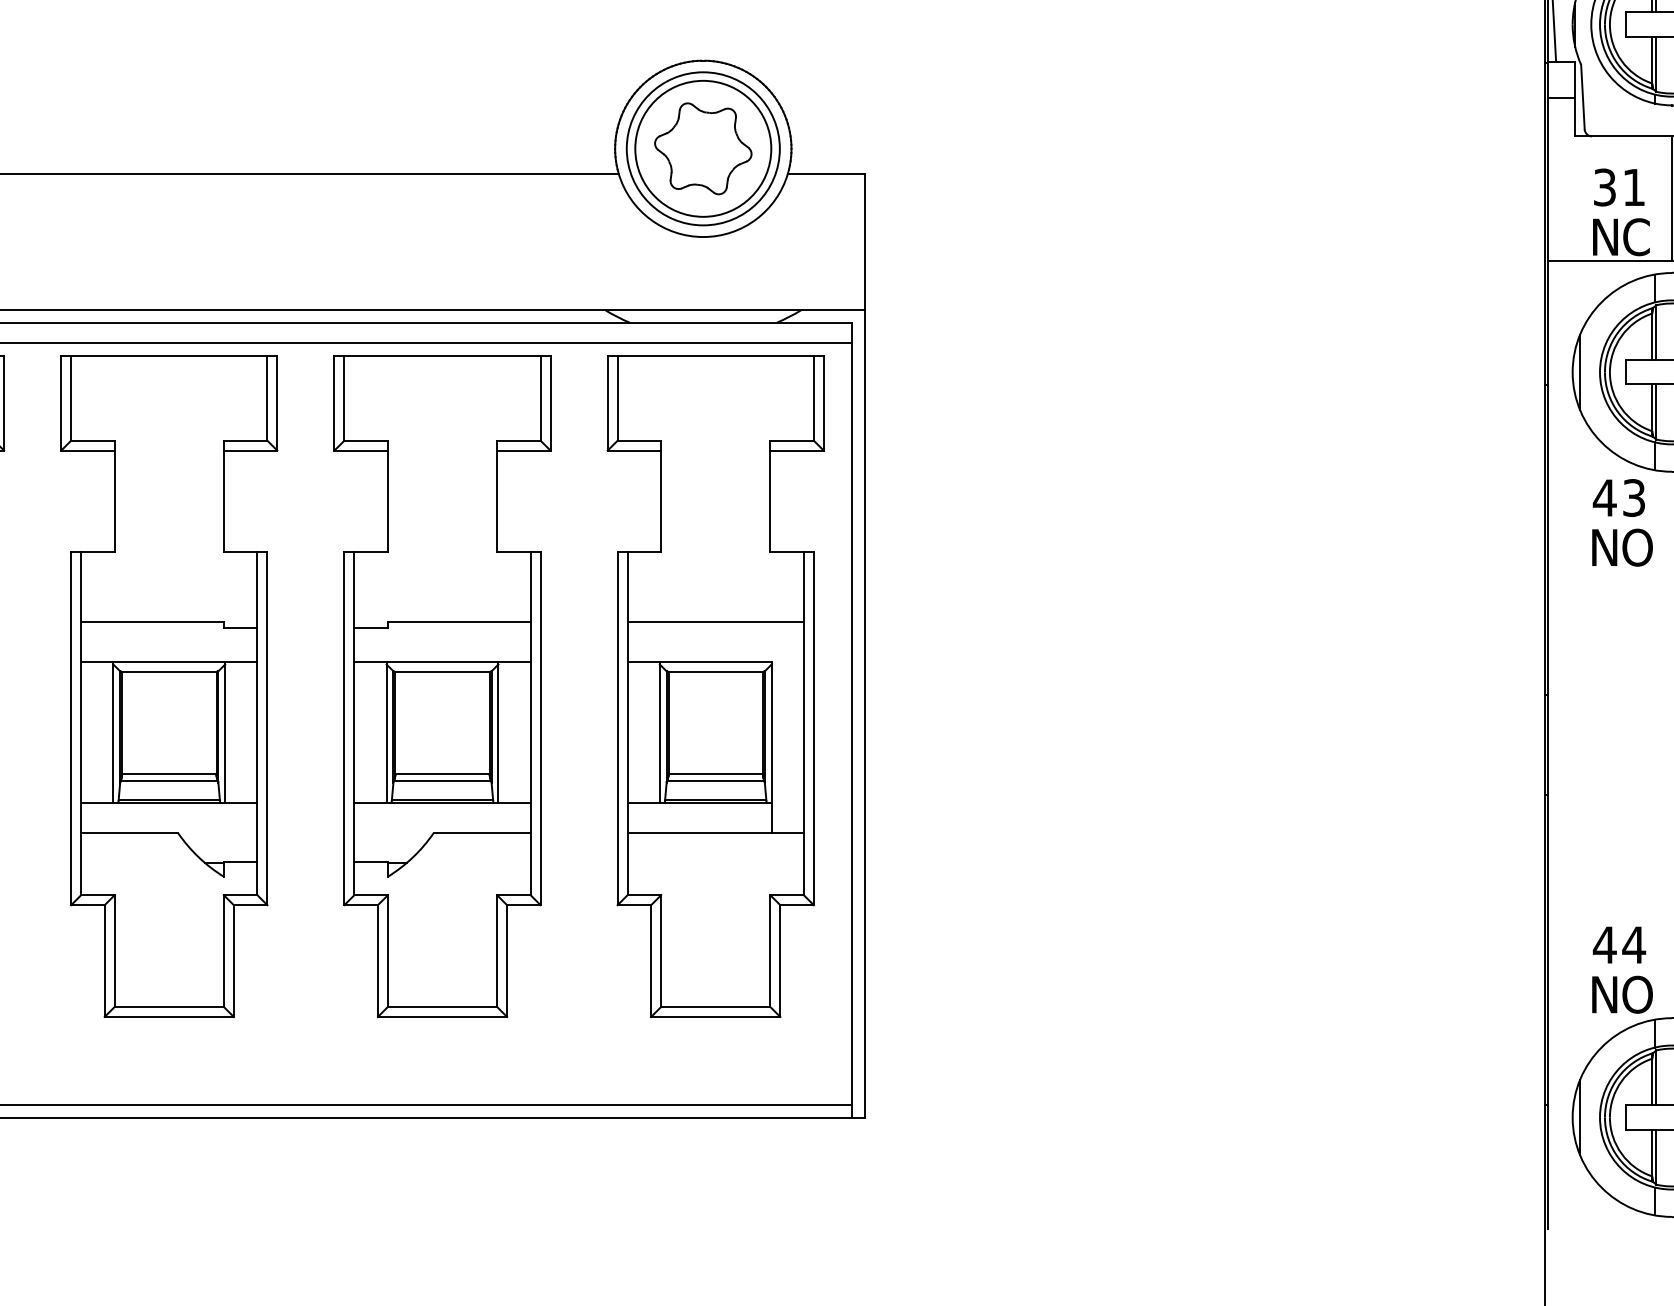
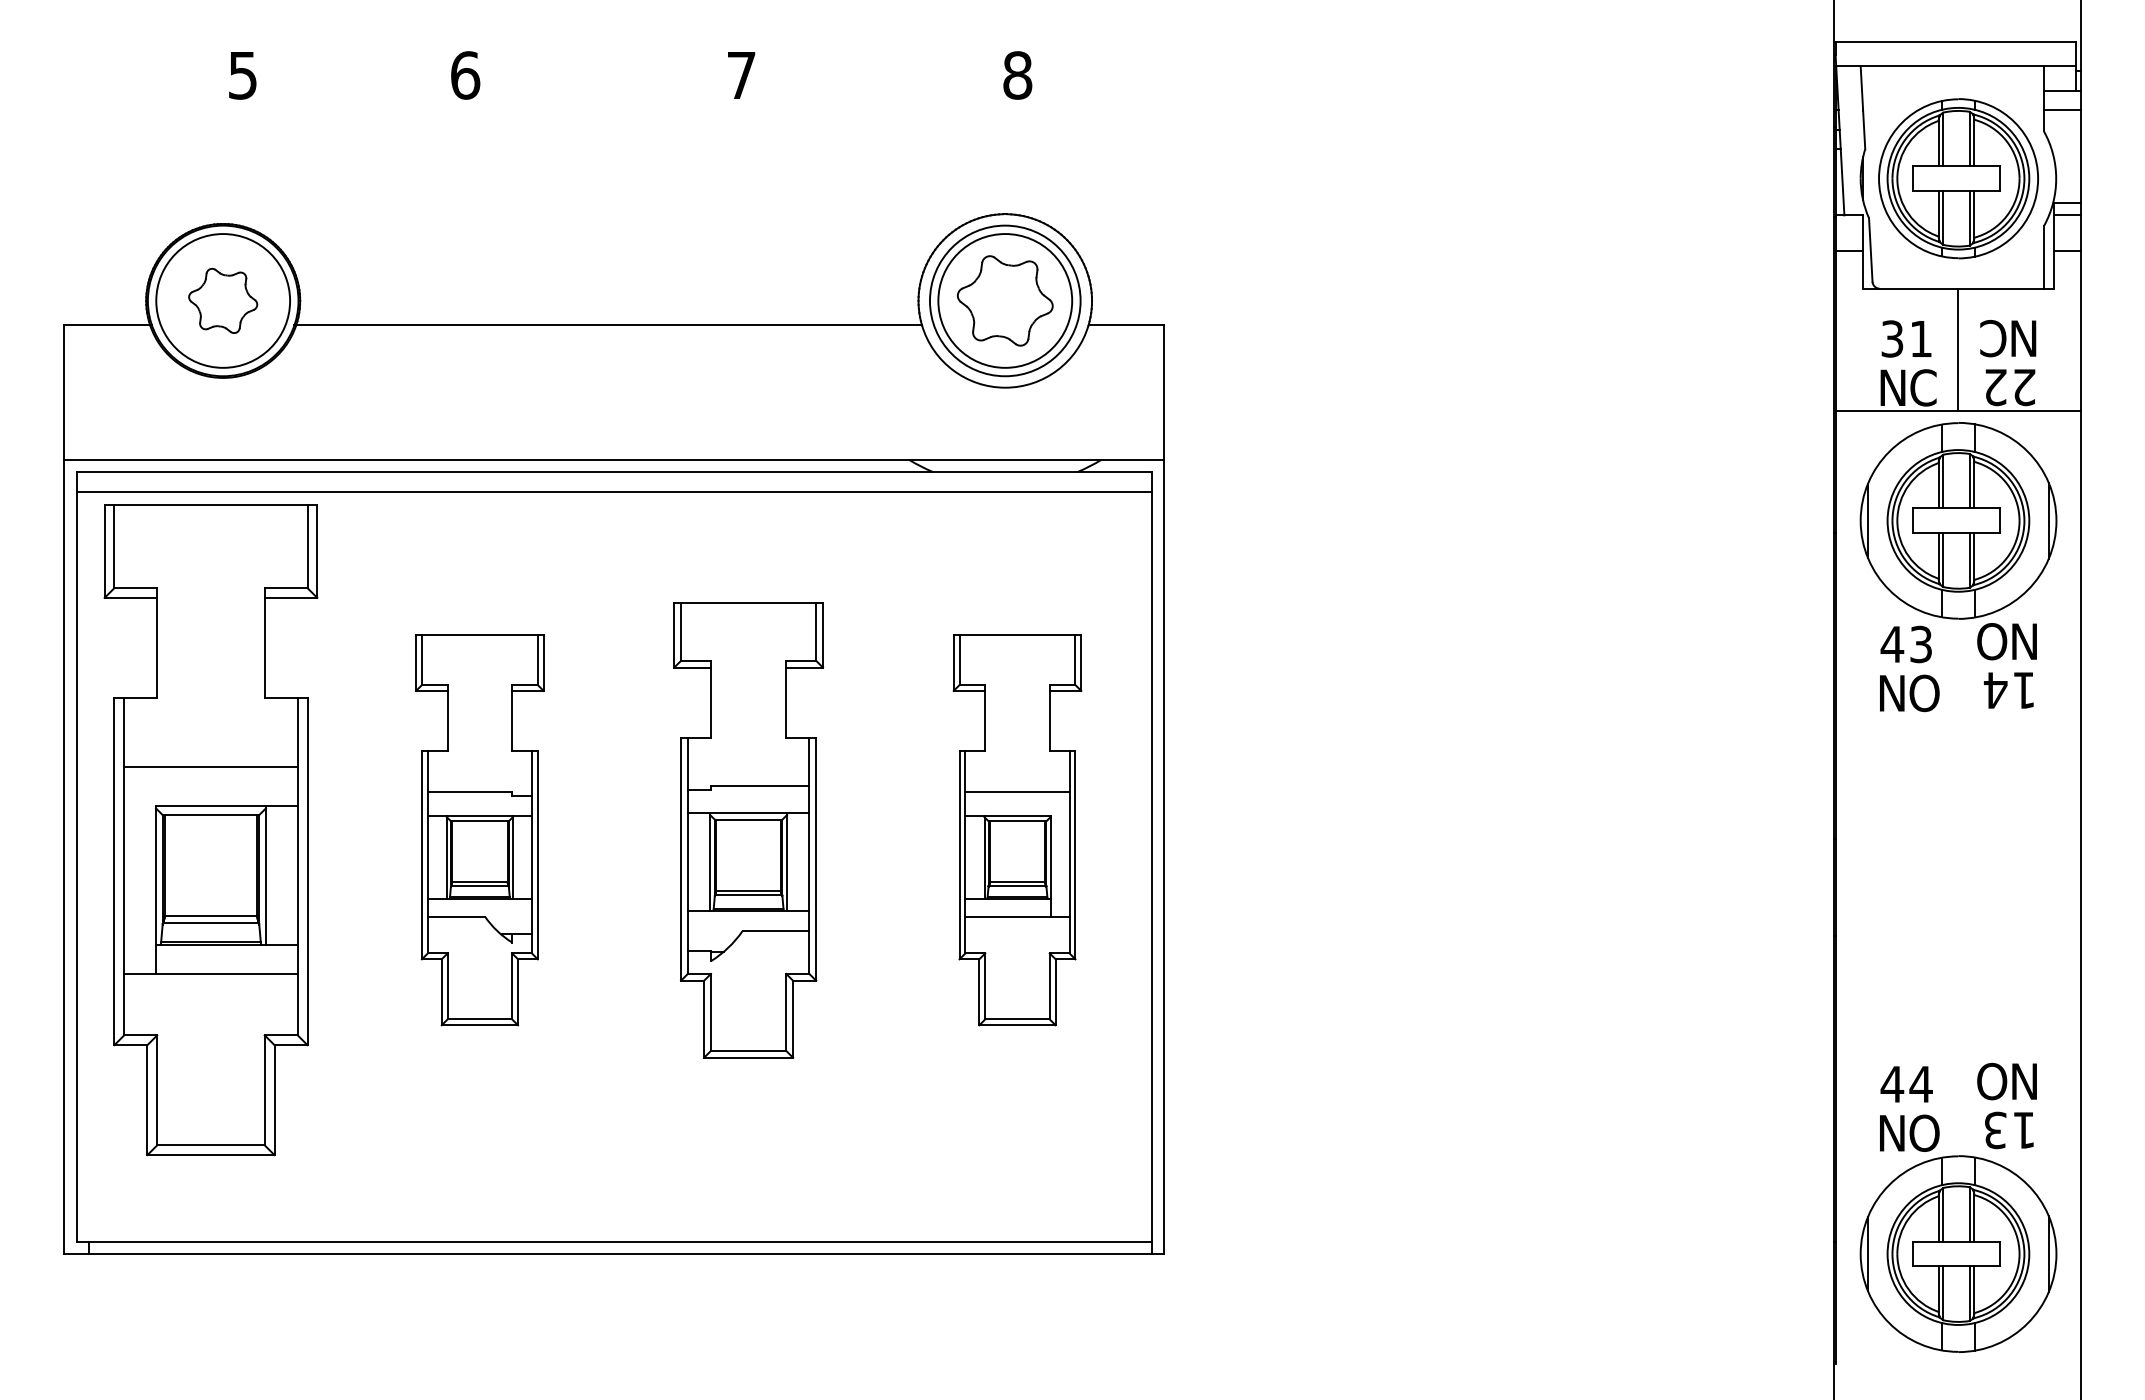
part: (168, 687) -> (479, 830), size x0.6
part: (442, 687) -> (748, 830), size x0.7
part: (715, 687) -> (1017, 830), size x0.6

